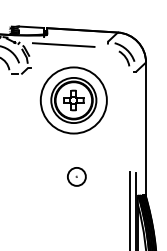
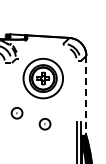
line: (62, 45) -> (36, 45), removed
line: (146, 130) -> (86, 96), solid -> dashed
part: (29, 158) -> (16, 113), added

